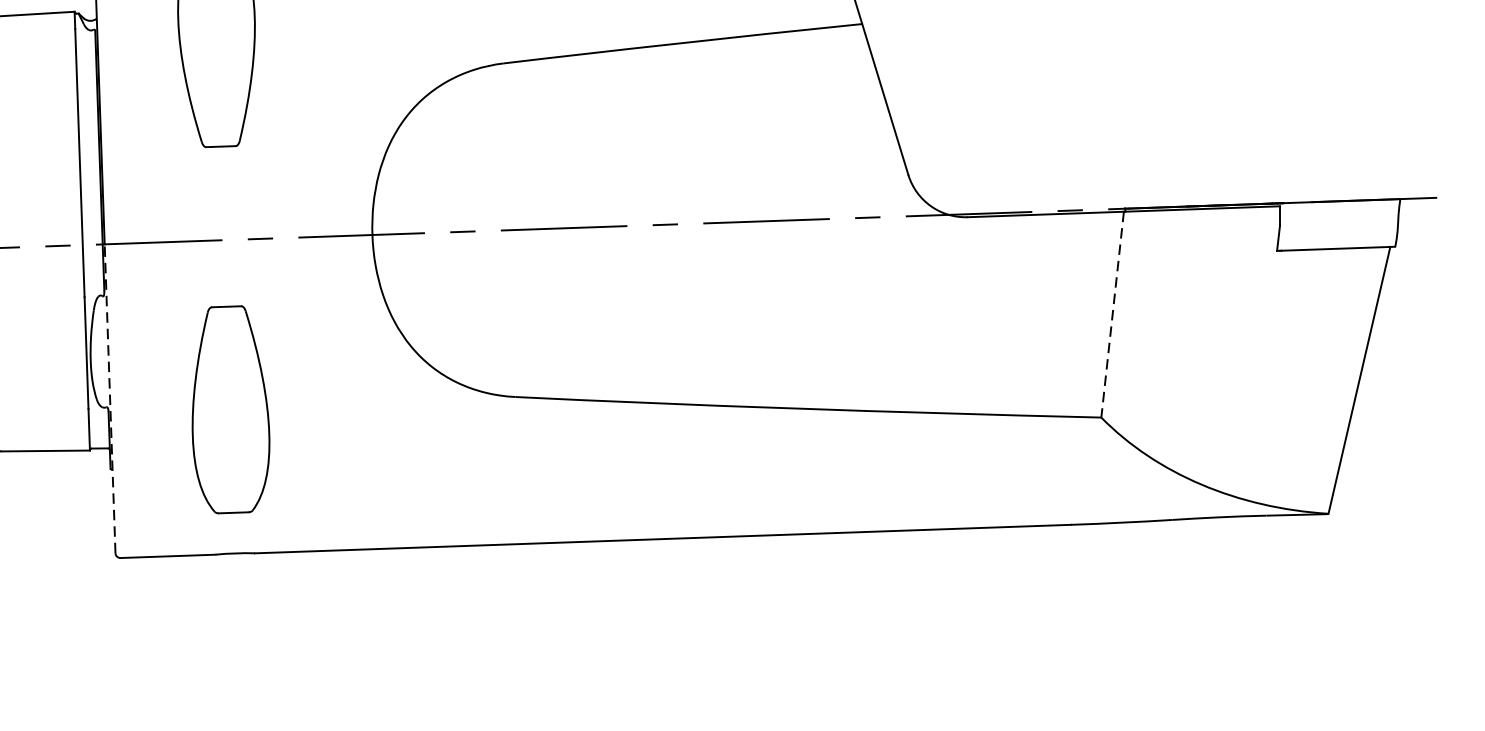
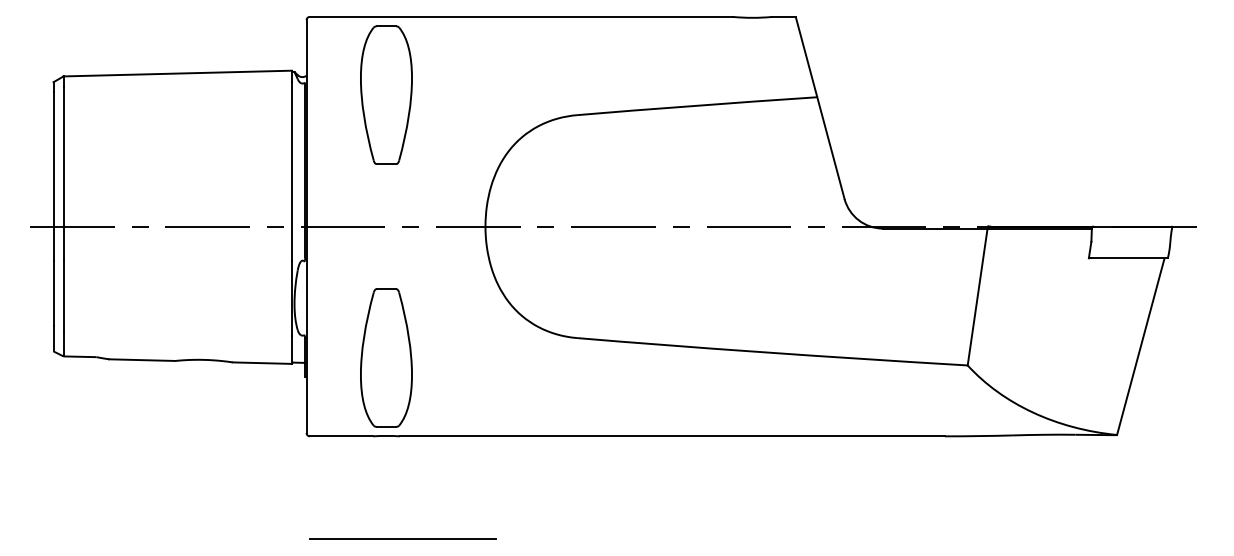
line: (1112, 315) -> (977, 297), dashed -> solid
line: (109, 398) -> (306, 329), dashed -> solid
part: (230, 409) -> (386, 357), moved
line: (264, 706) -> (402, 538), added

